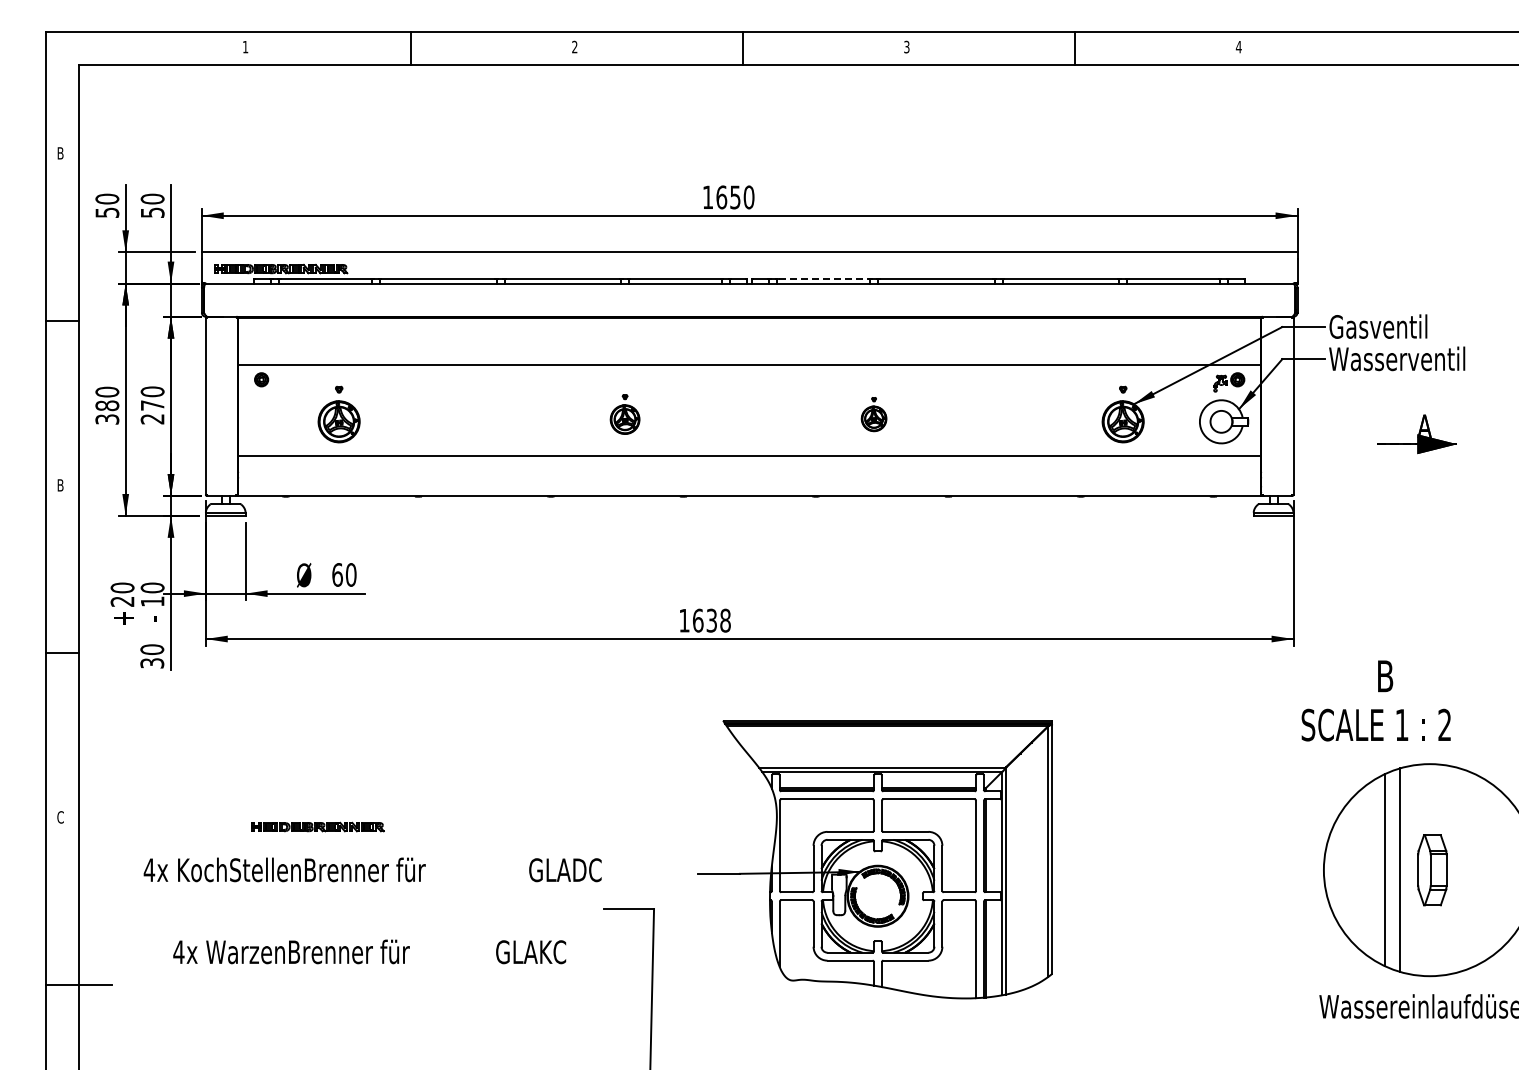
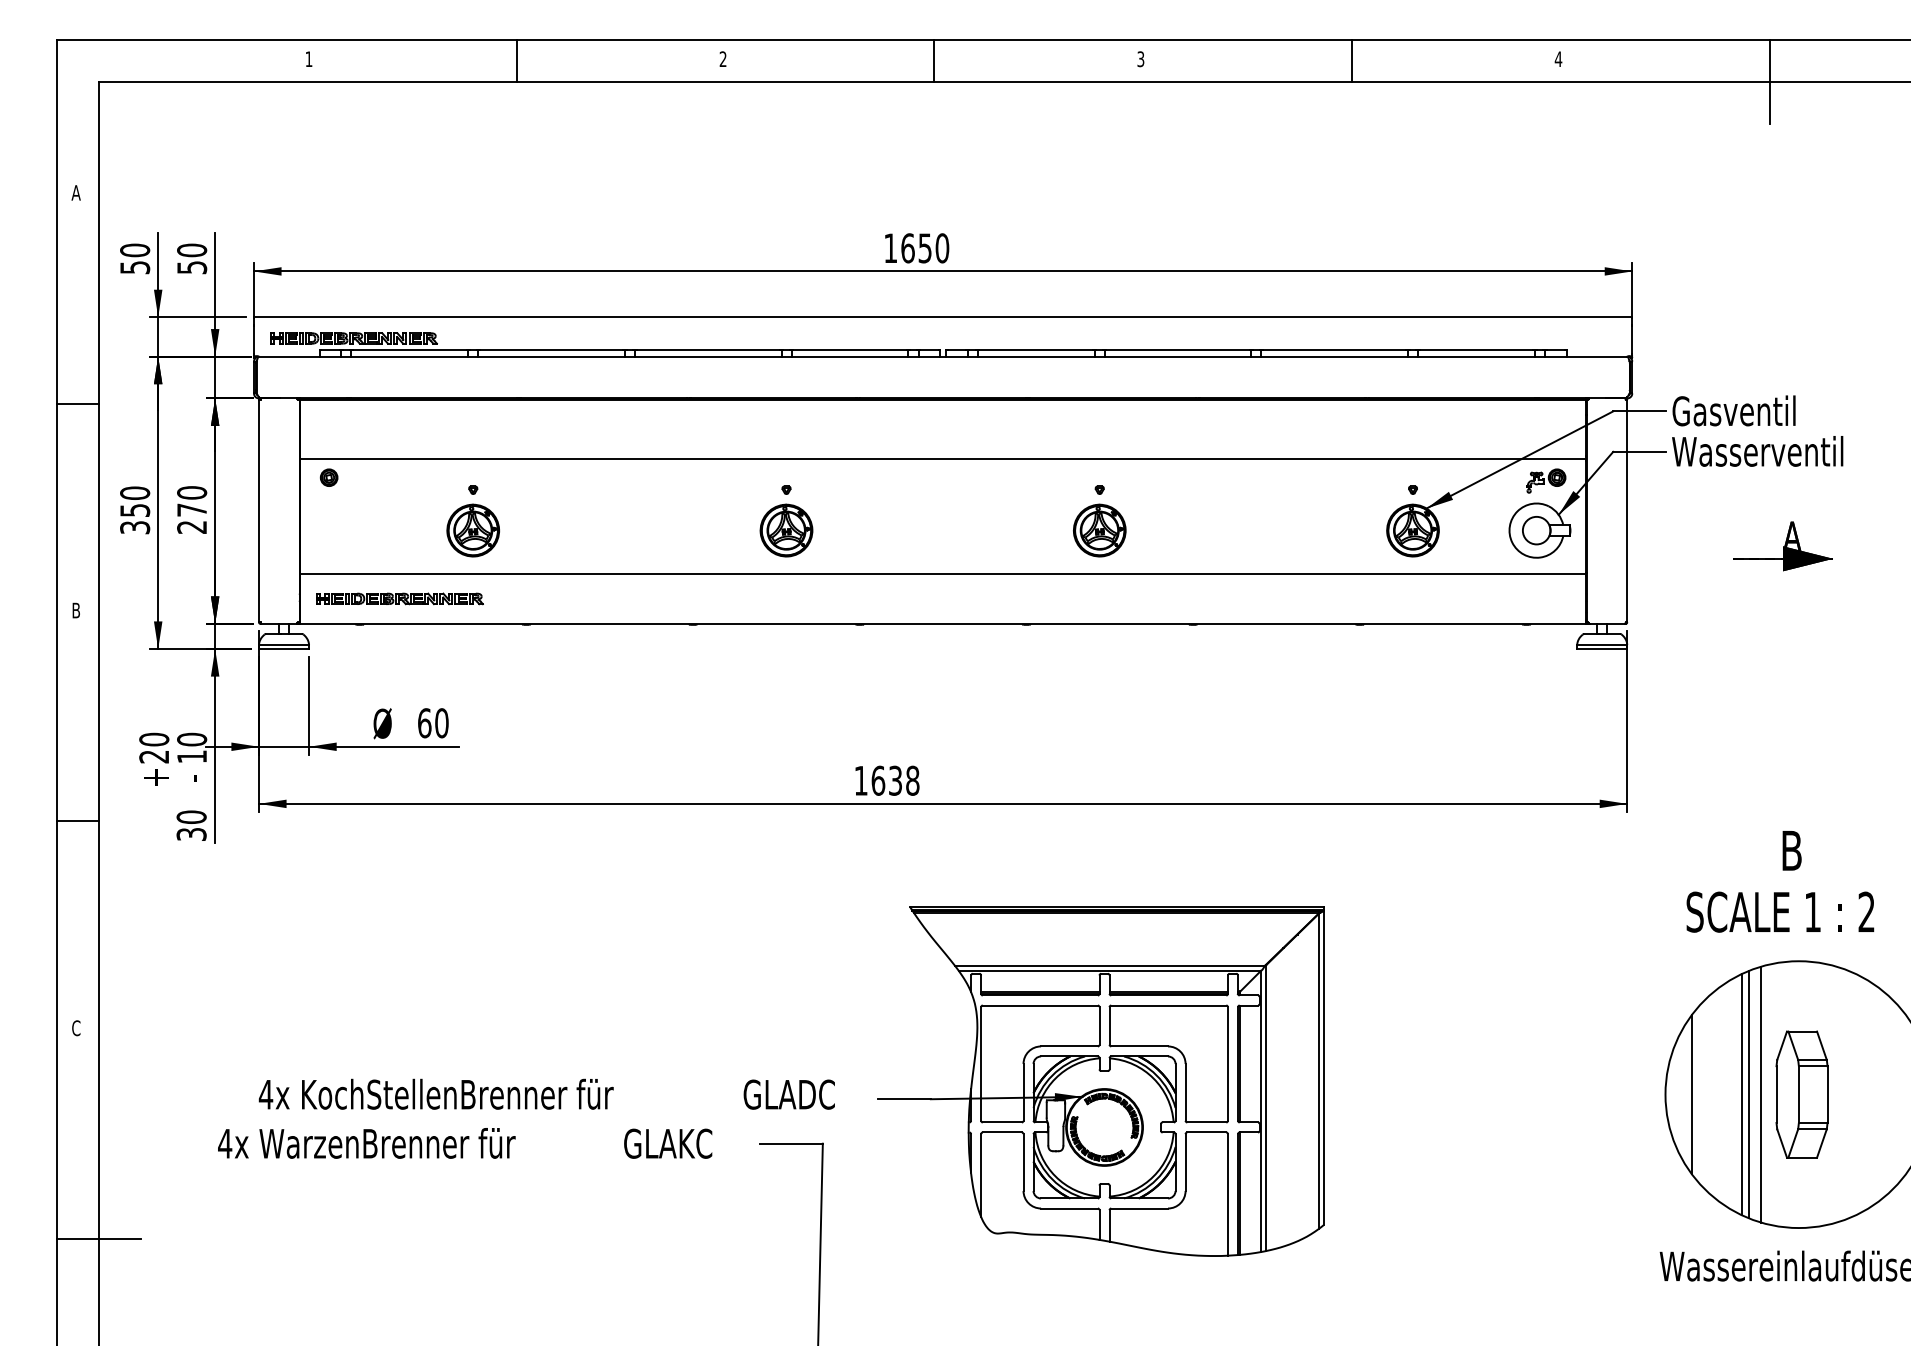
line: (1406, 65) -> (1769, 82), added
text: (60, 153) -> (76, 193), B -> A
line: (824, 278) -> (1037, 350), dashed -> solid
text: (107, 405) -> (135, 510), 380 -> 350
part: (338, 414) -> (472, 521), moved
part: (624, 414) -> (785, 521), size x1.43
part: (873, 414) -> (1098, 521), size x1.67
text: (1375, 700) -> (1779, 881), moved
part: (317, 826) -> (399, 598), moved
text: (372, 869) -> (546, 1093), moved
line: (1390, 869) -> (1749, 1093), added
line: (1344, 870) -> (1691, 1095), added
part: (1432, 870) -> (1802, 1095), size x1.43
text: (369, 951) -> (464, 1142), moved

